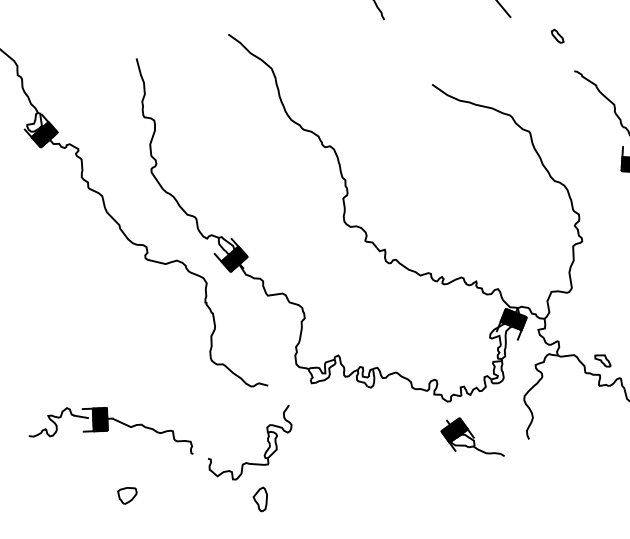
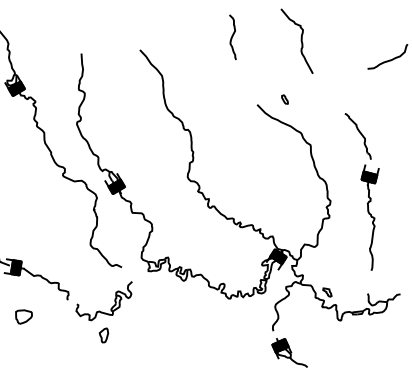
part: (556, 36) -> (284, 99), moved
part: (471, 438) -> (289, 352), moved
part: (127, 494) -> (23, 316), size x1.43

